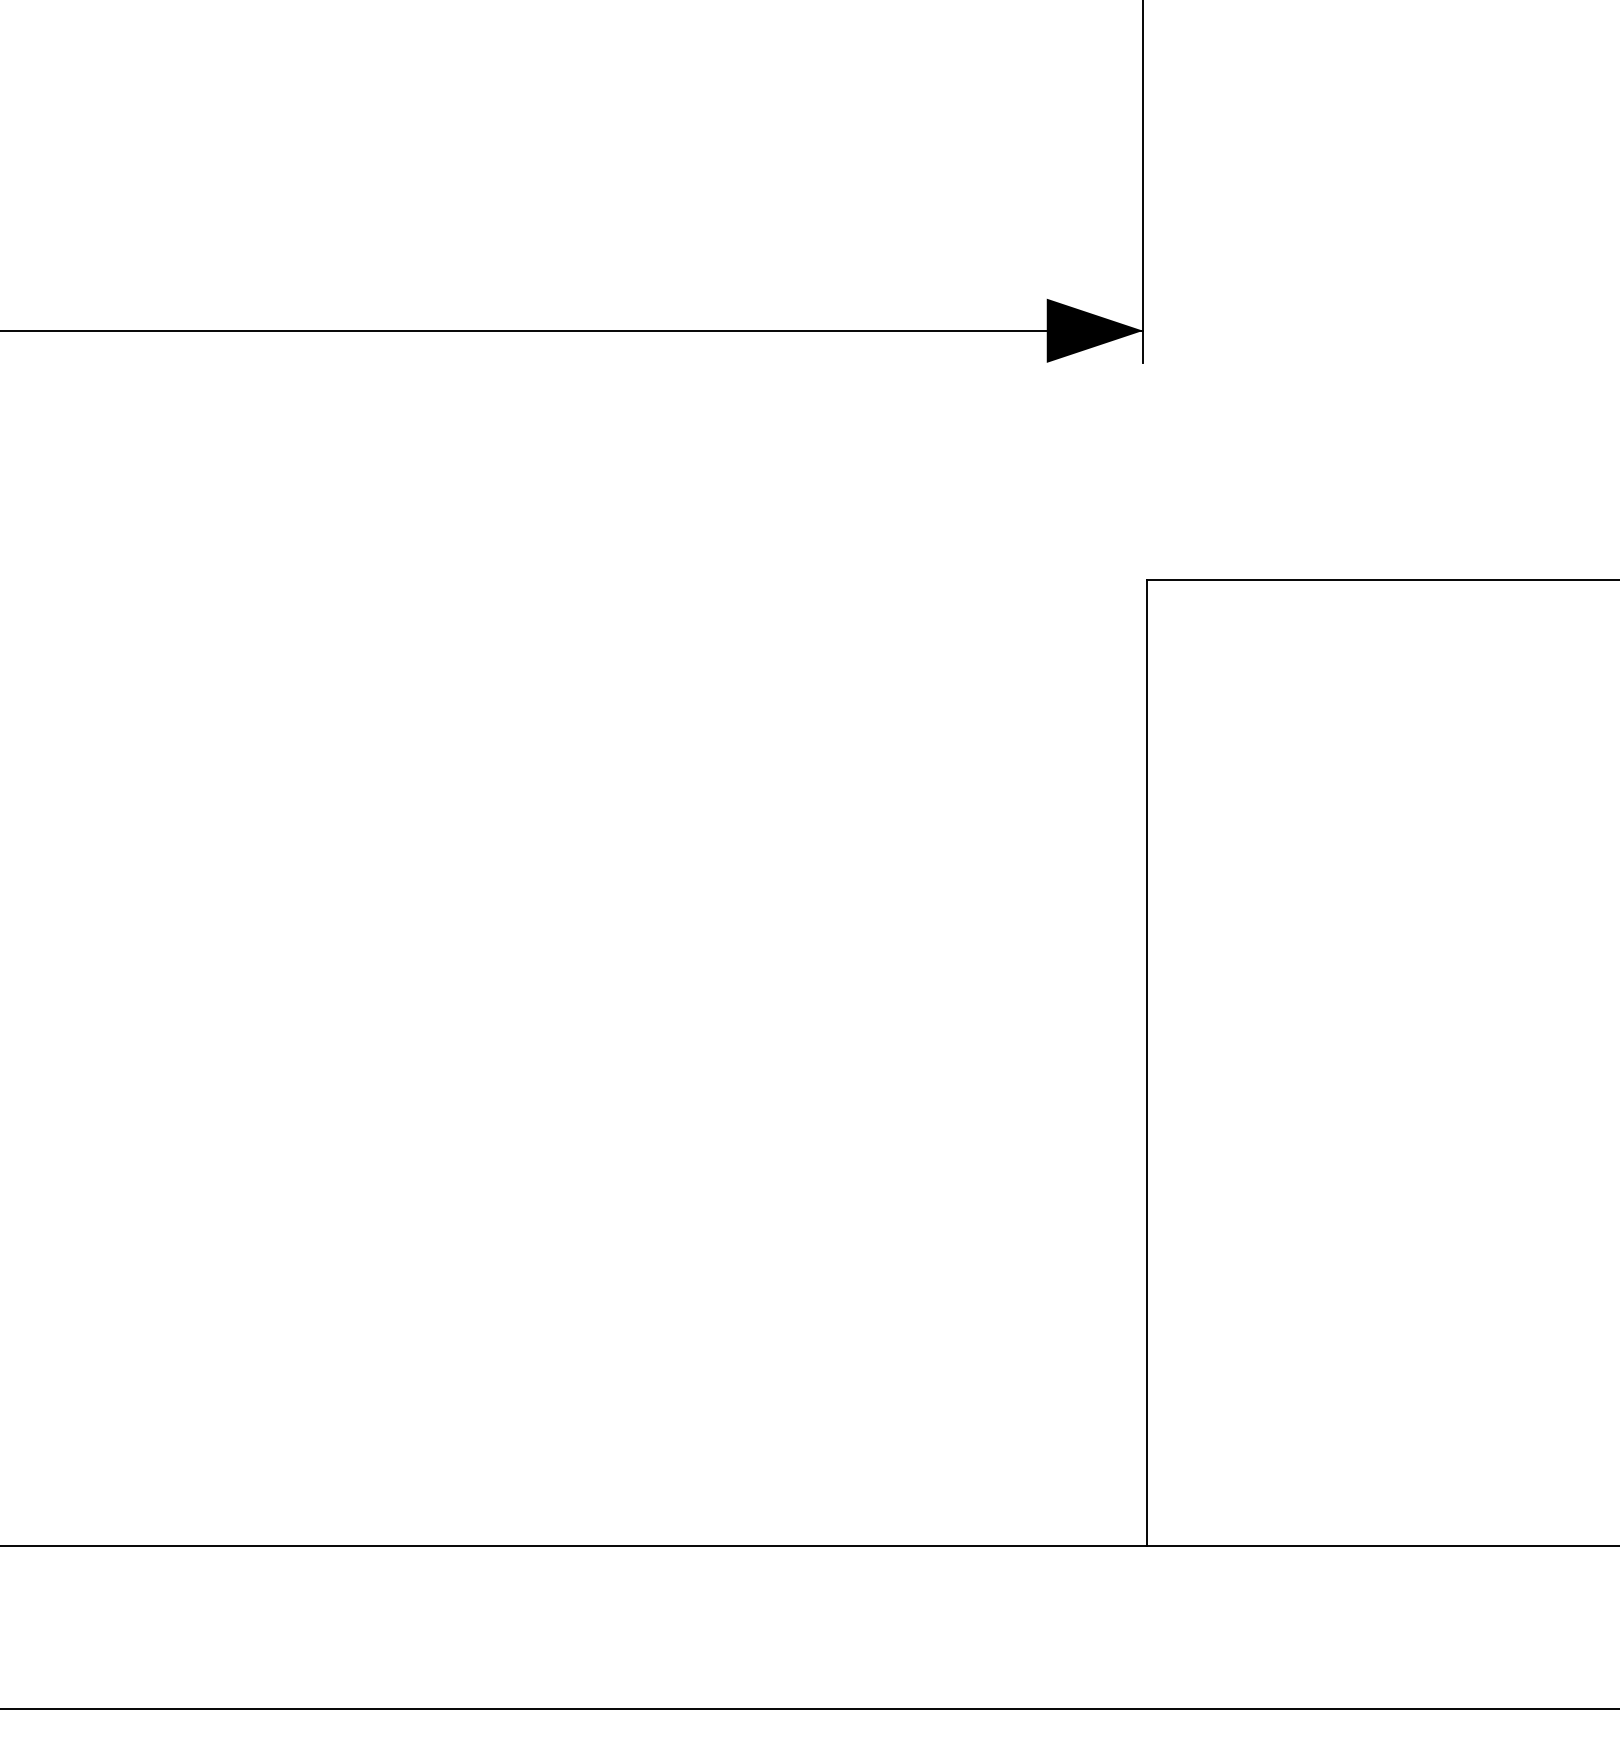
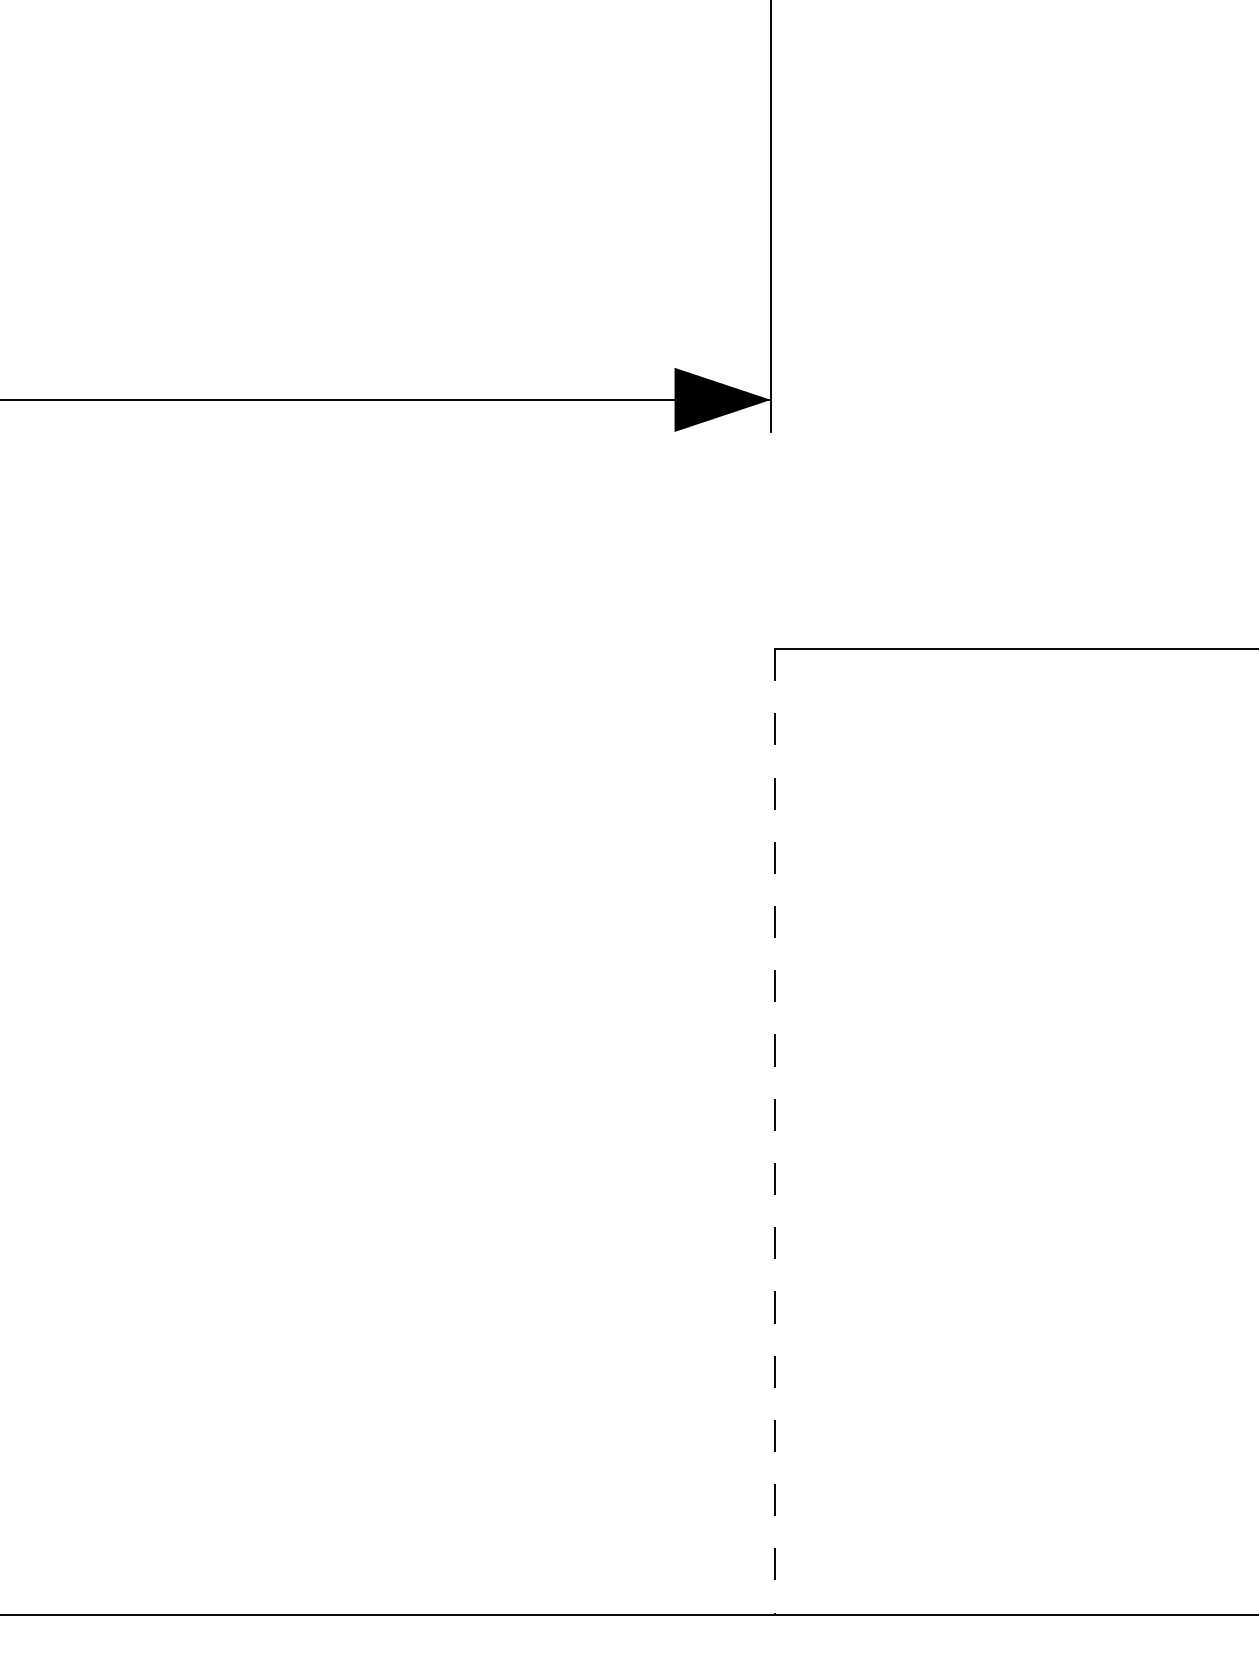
line: (1146, 1062) -> (774, 1131), solid -> dashed

